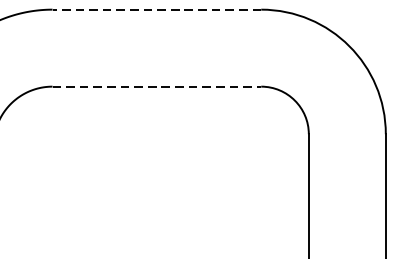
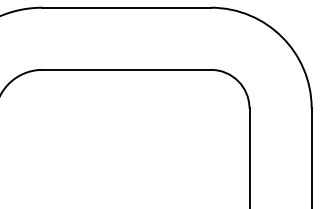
line: (156, 9) -> (126, 7), dashed -> solid
line: (157, 86) -> (127, 69), dashed -> solid

